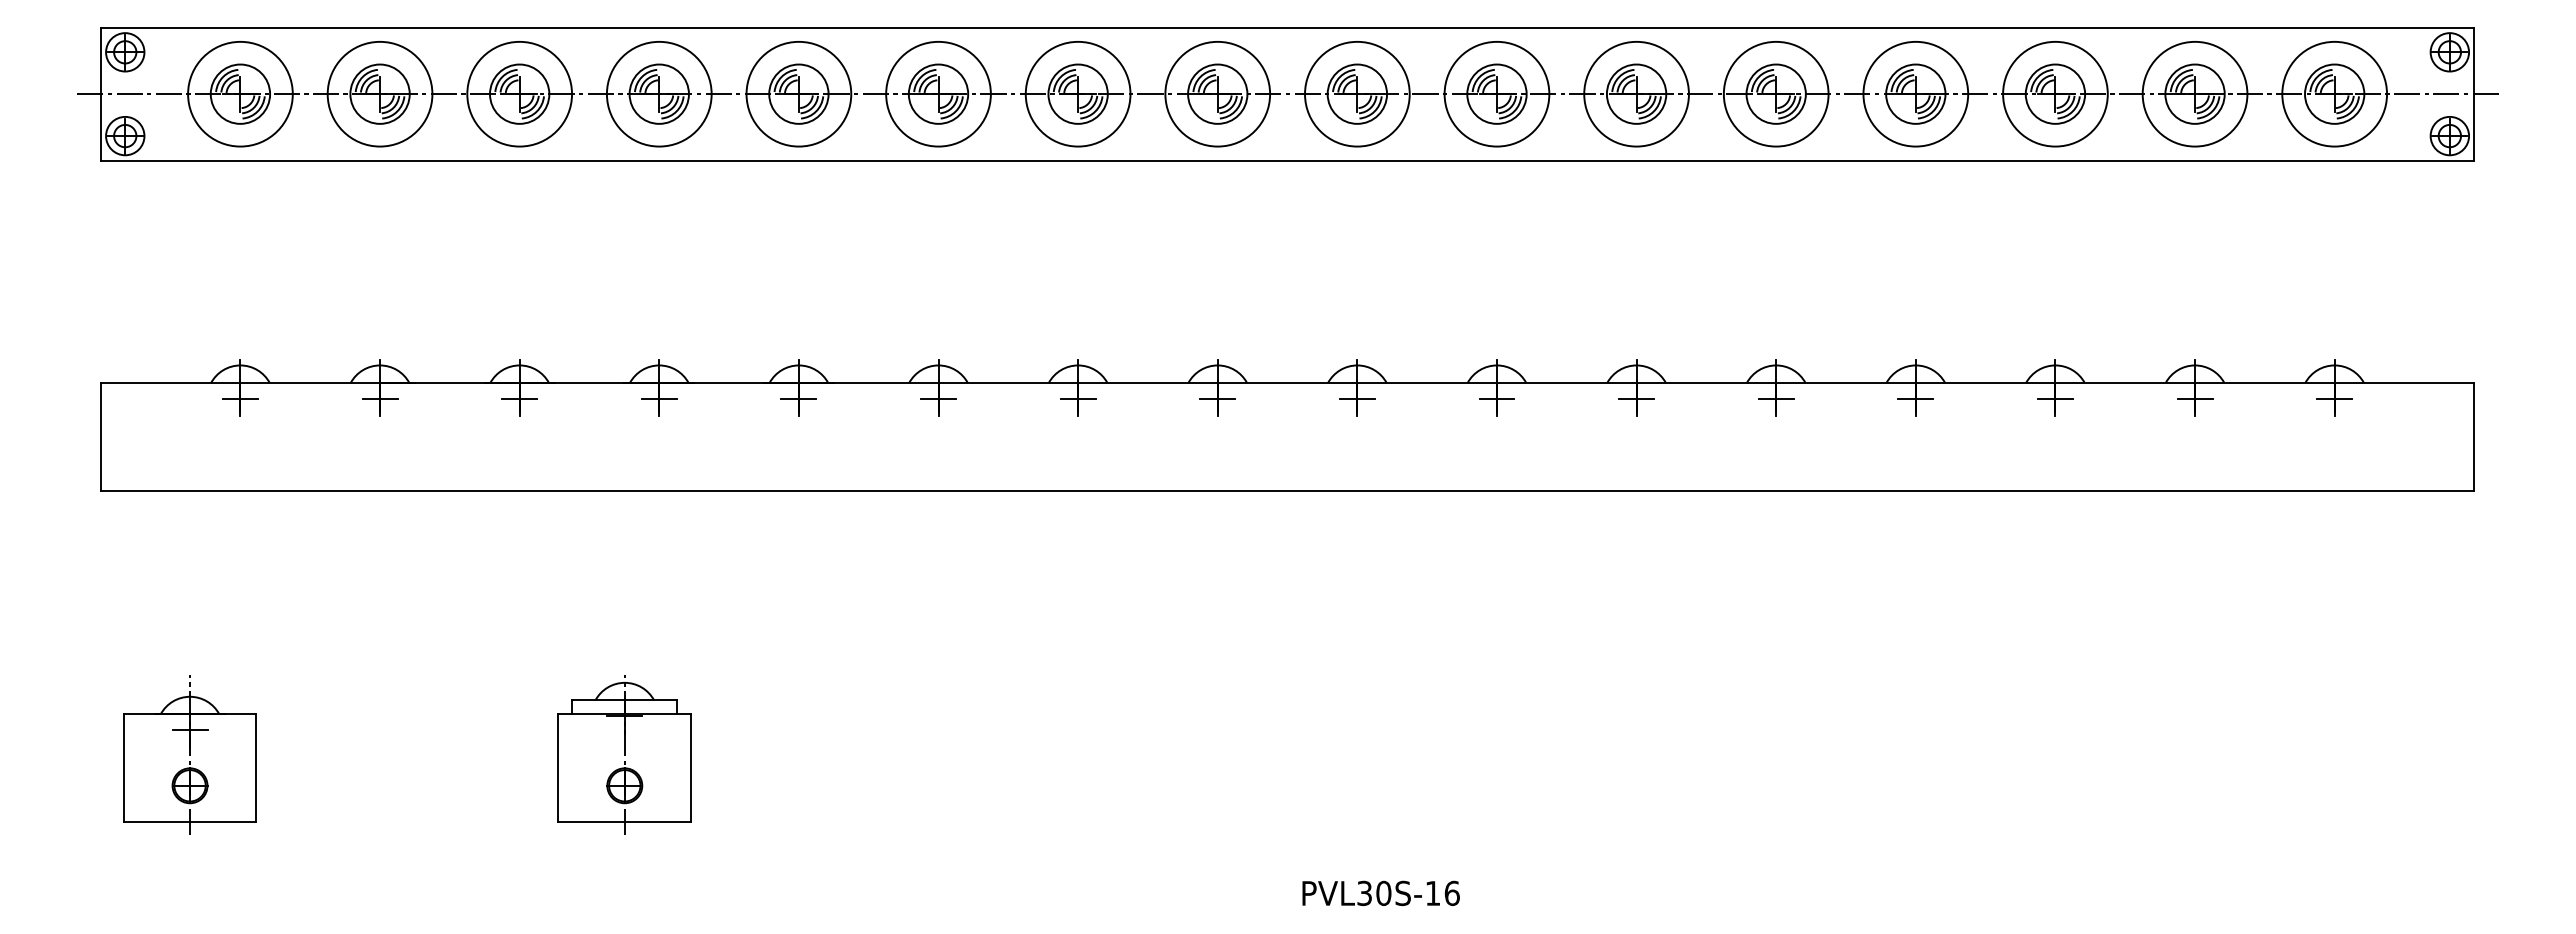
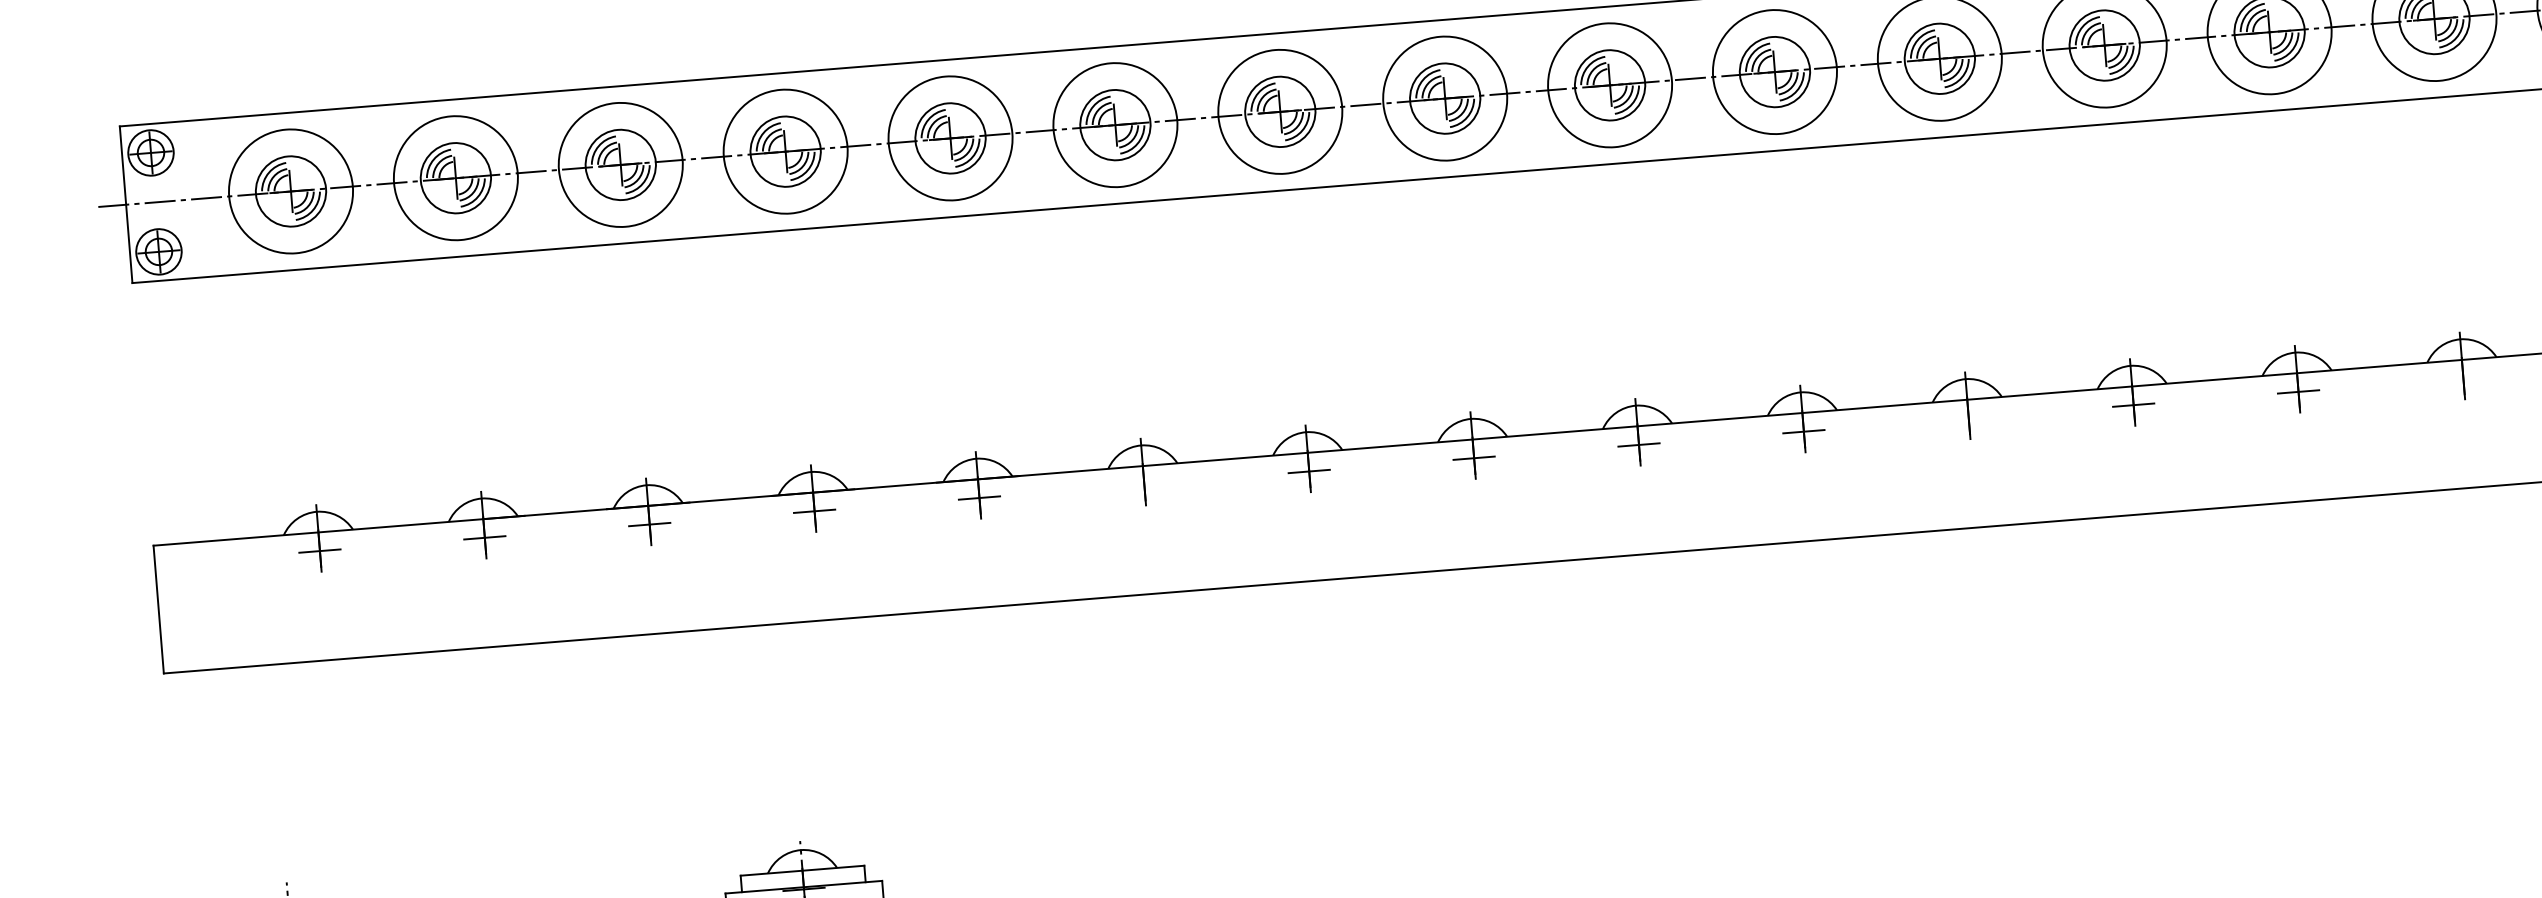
line: (938, 398) -> (1144, 484), removed
line: (1636, 398) -> (1968, 418), removed
line: (2054, 398) -> (2462, 378), removed

